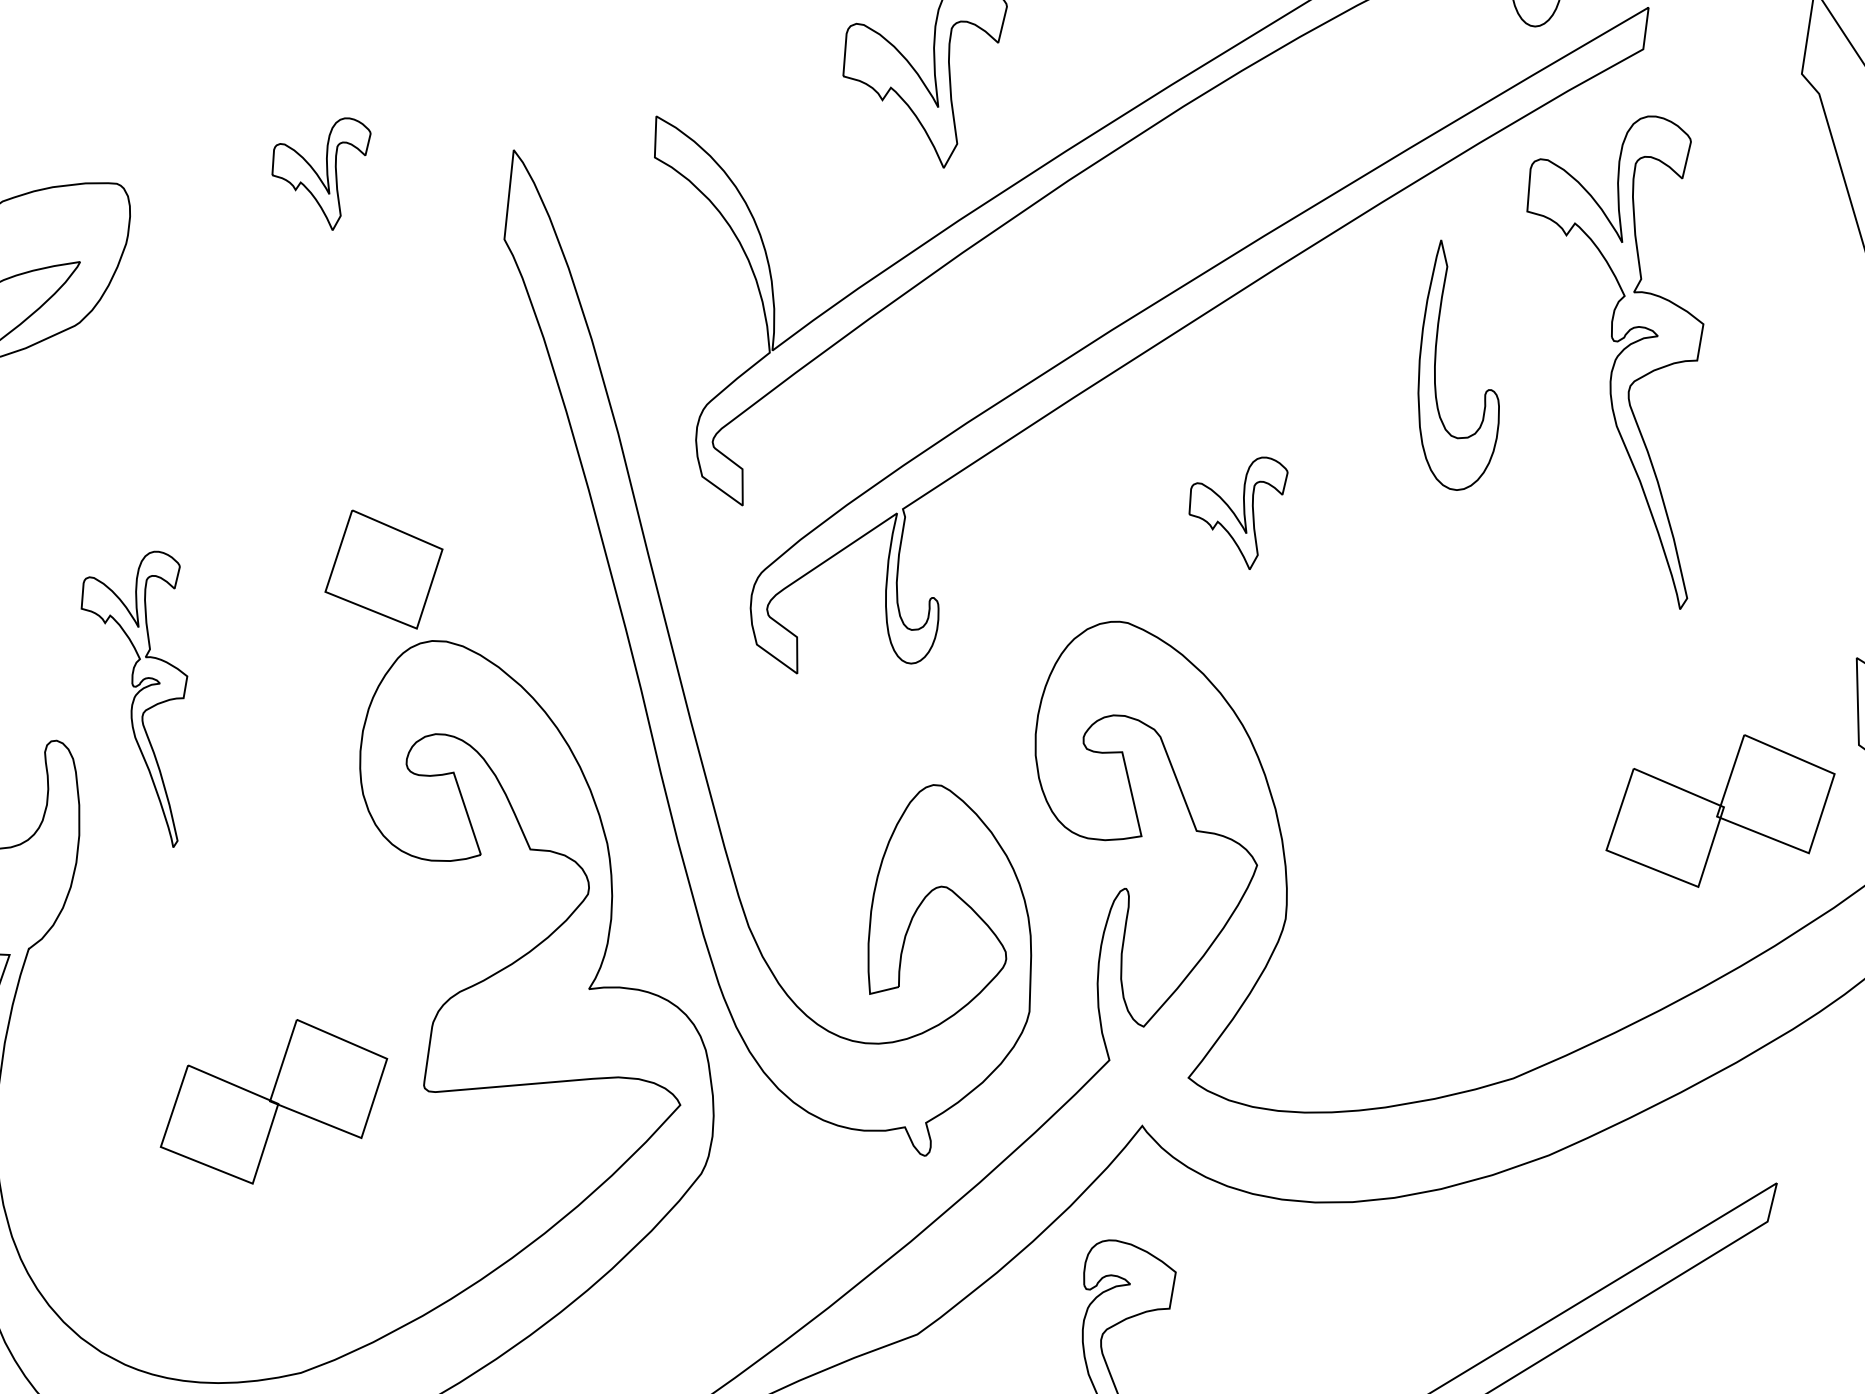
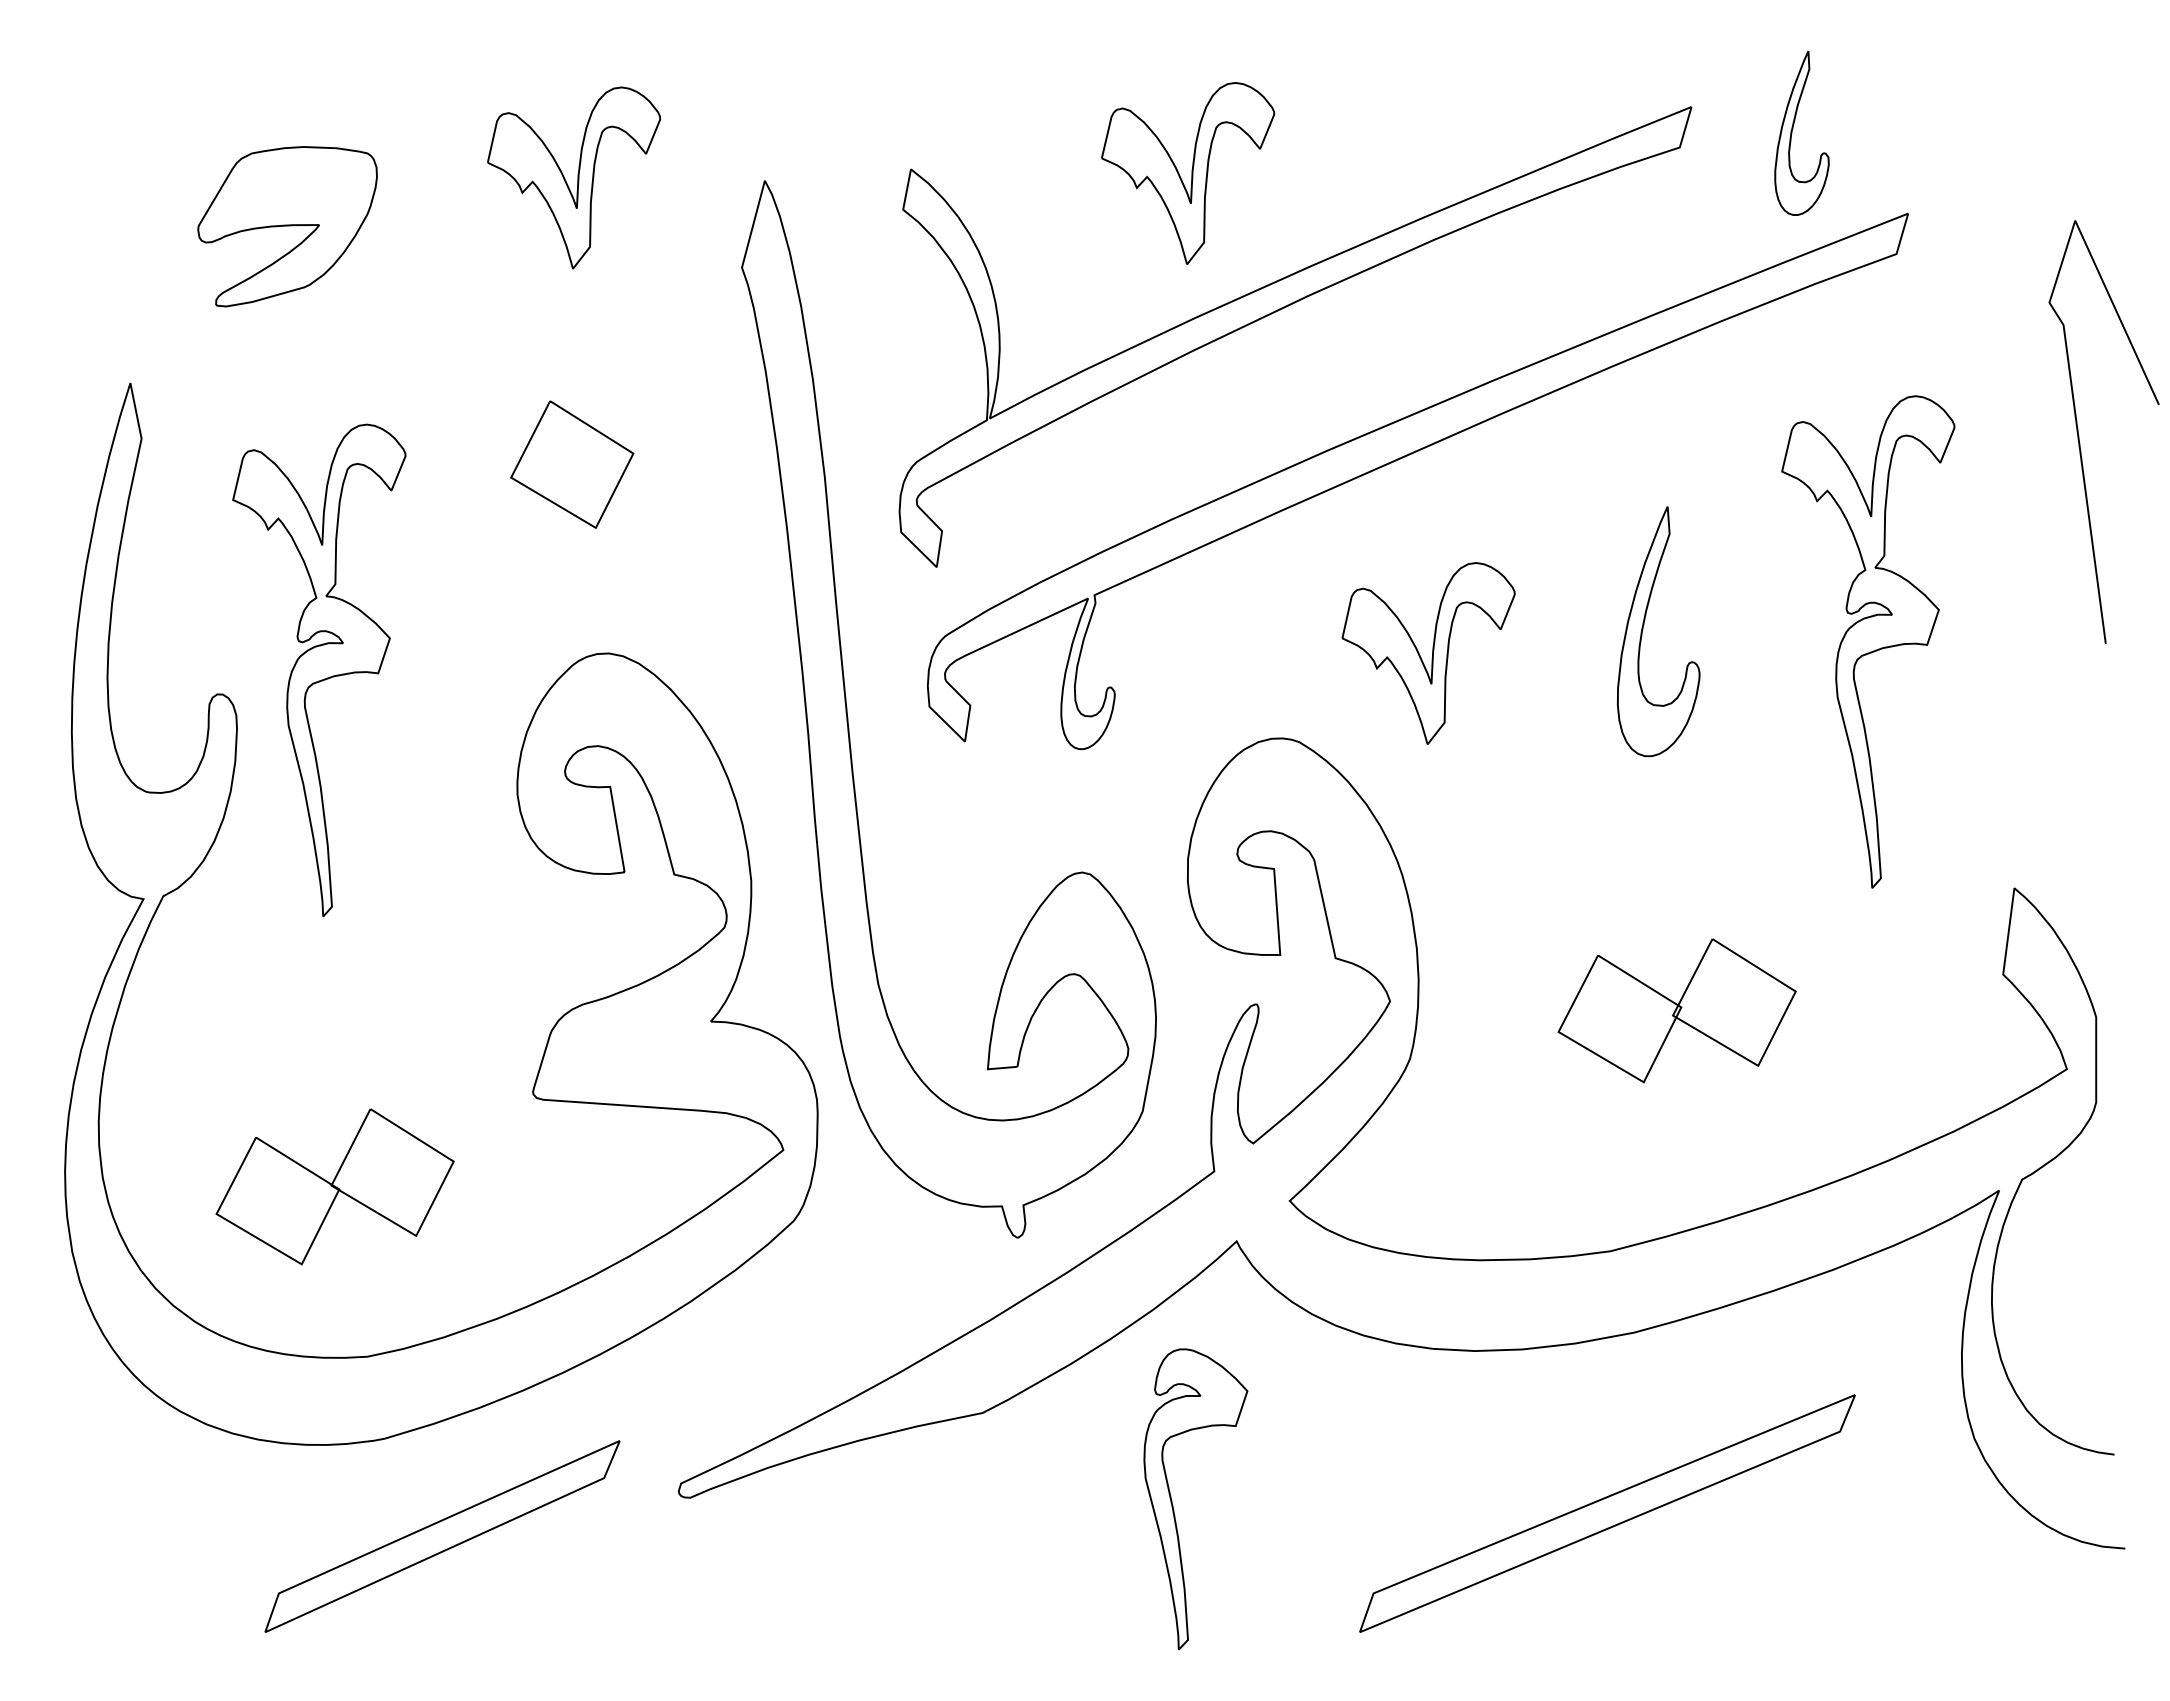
part: (325, 175) -> (574, 177), size x1.67
part: (1436, 365) -> (1643, 629), moved
part: (1638, 366) -> (1868, 641), moved
part: (1241, 515) -> (1428, 653), size x1.67
part: (384, 569) -> (572, 464), moved
part: (148, 701) -> (319, 669), size x1.67
part: (1719, 811) -> (1676, 1010), moved
part: (273, 1101) -> (334, 1186), moved

